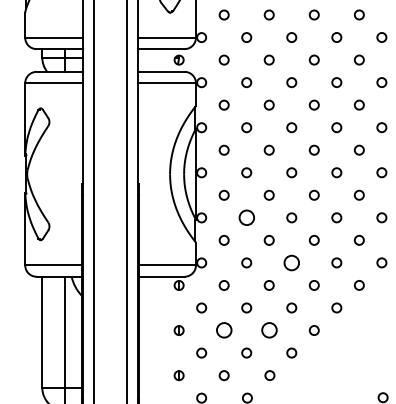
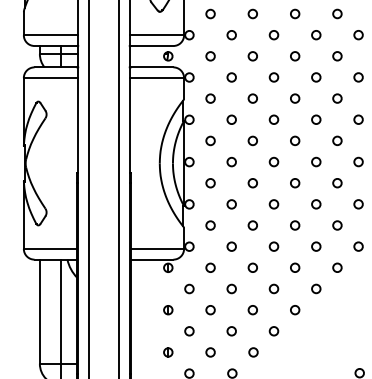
circle: (246, 217) -> (231, 204), size x0.62
circle: (291, 262) -> (273, 246), size x0.62
circle: (224, 330) -> (210, 310), size x0.62
circle: (268, 330) -> (252, 310), size x0.62

